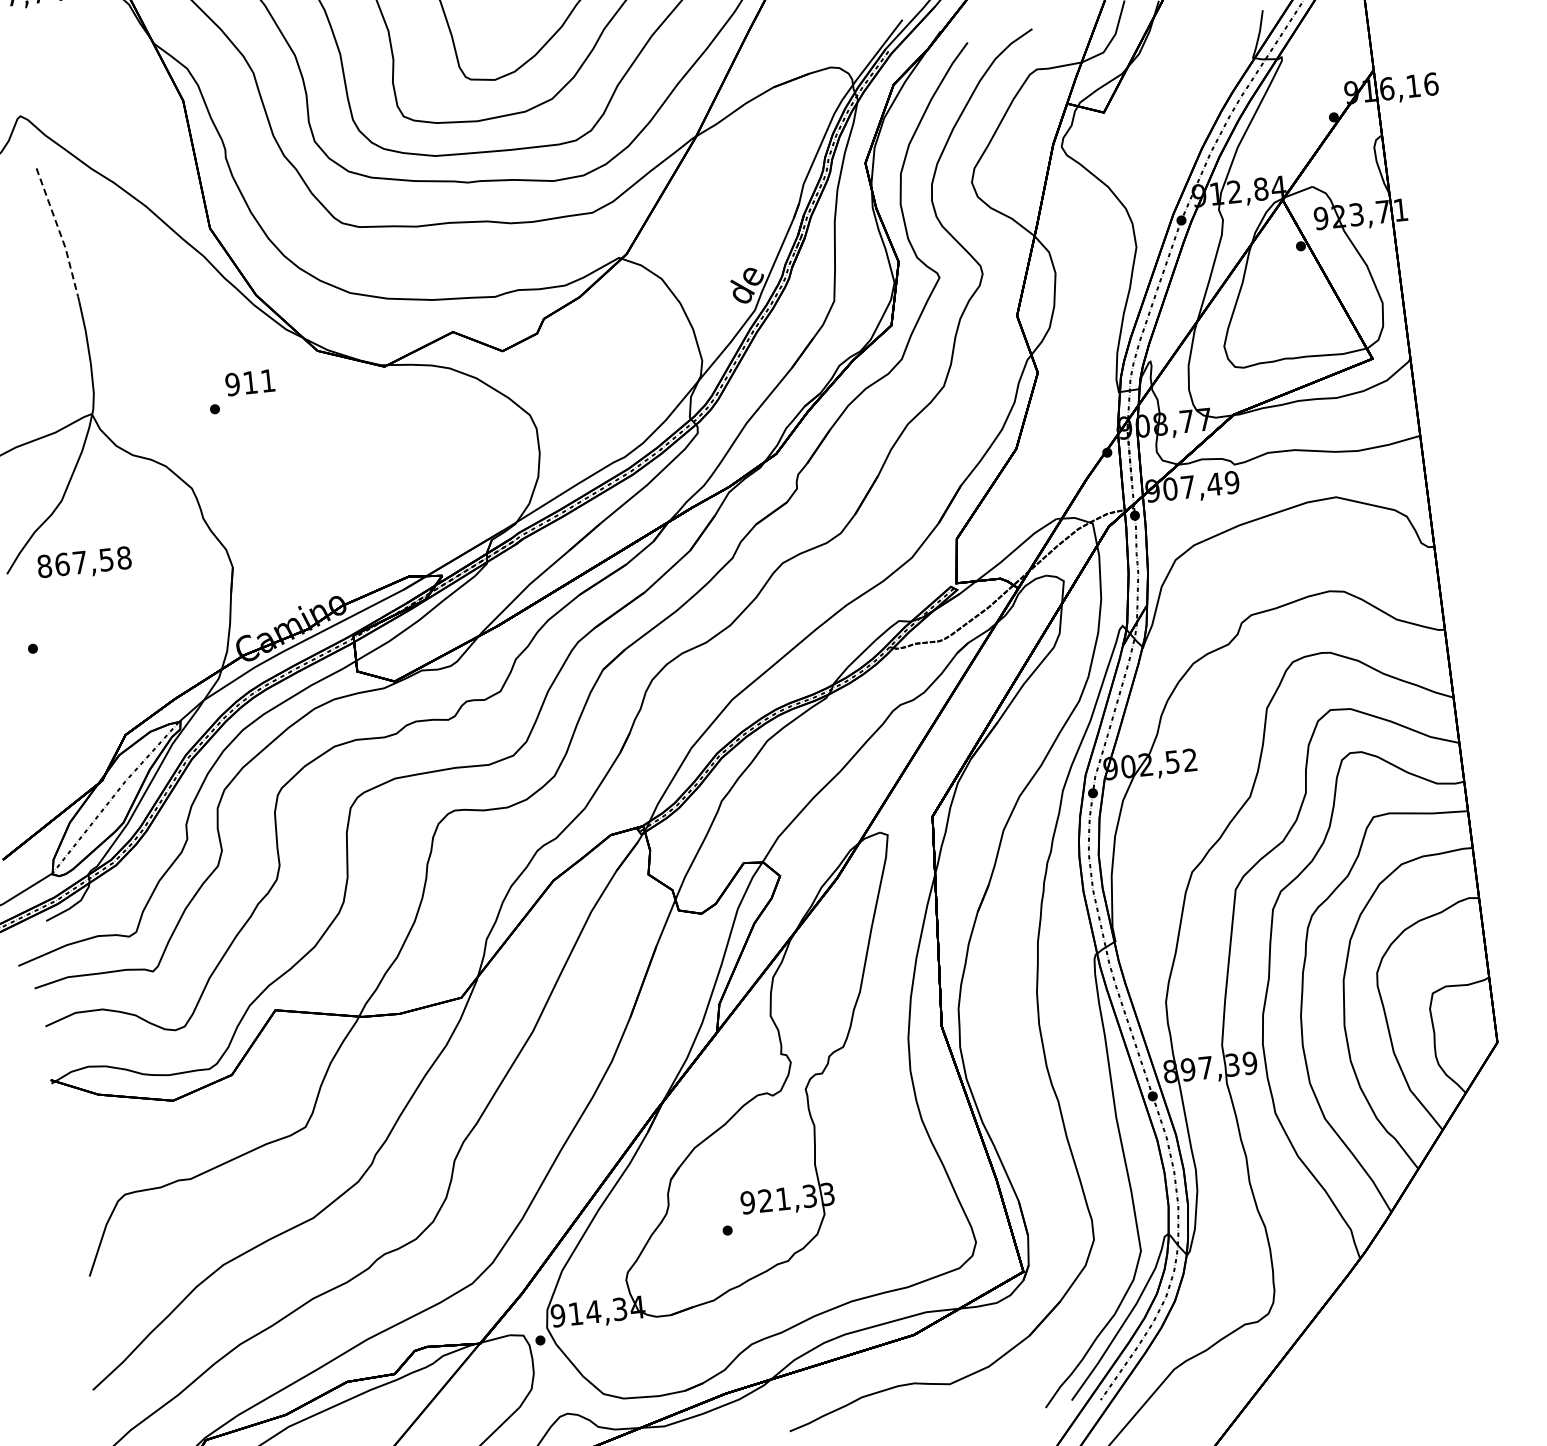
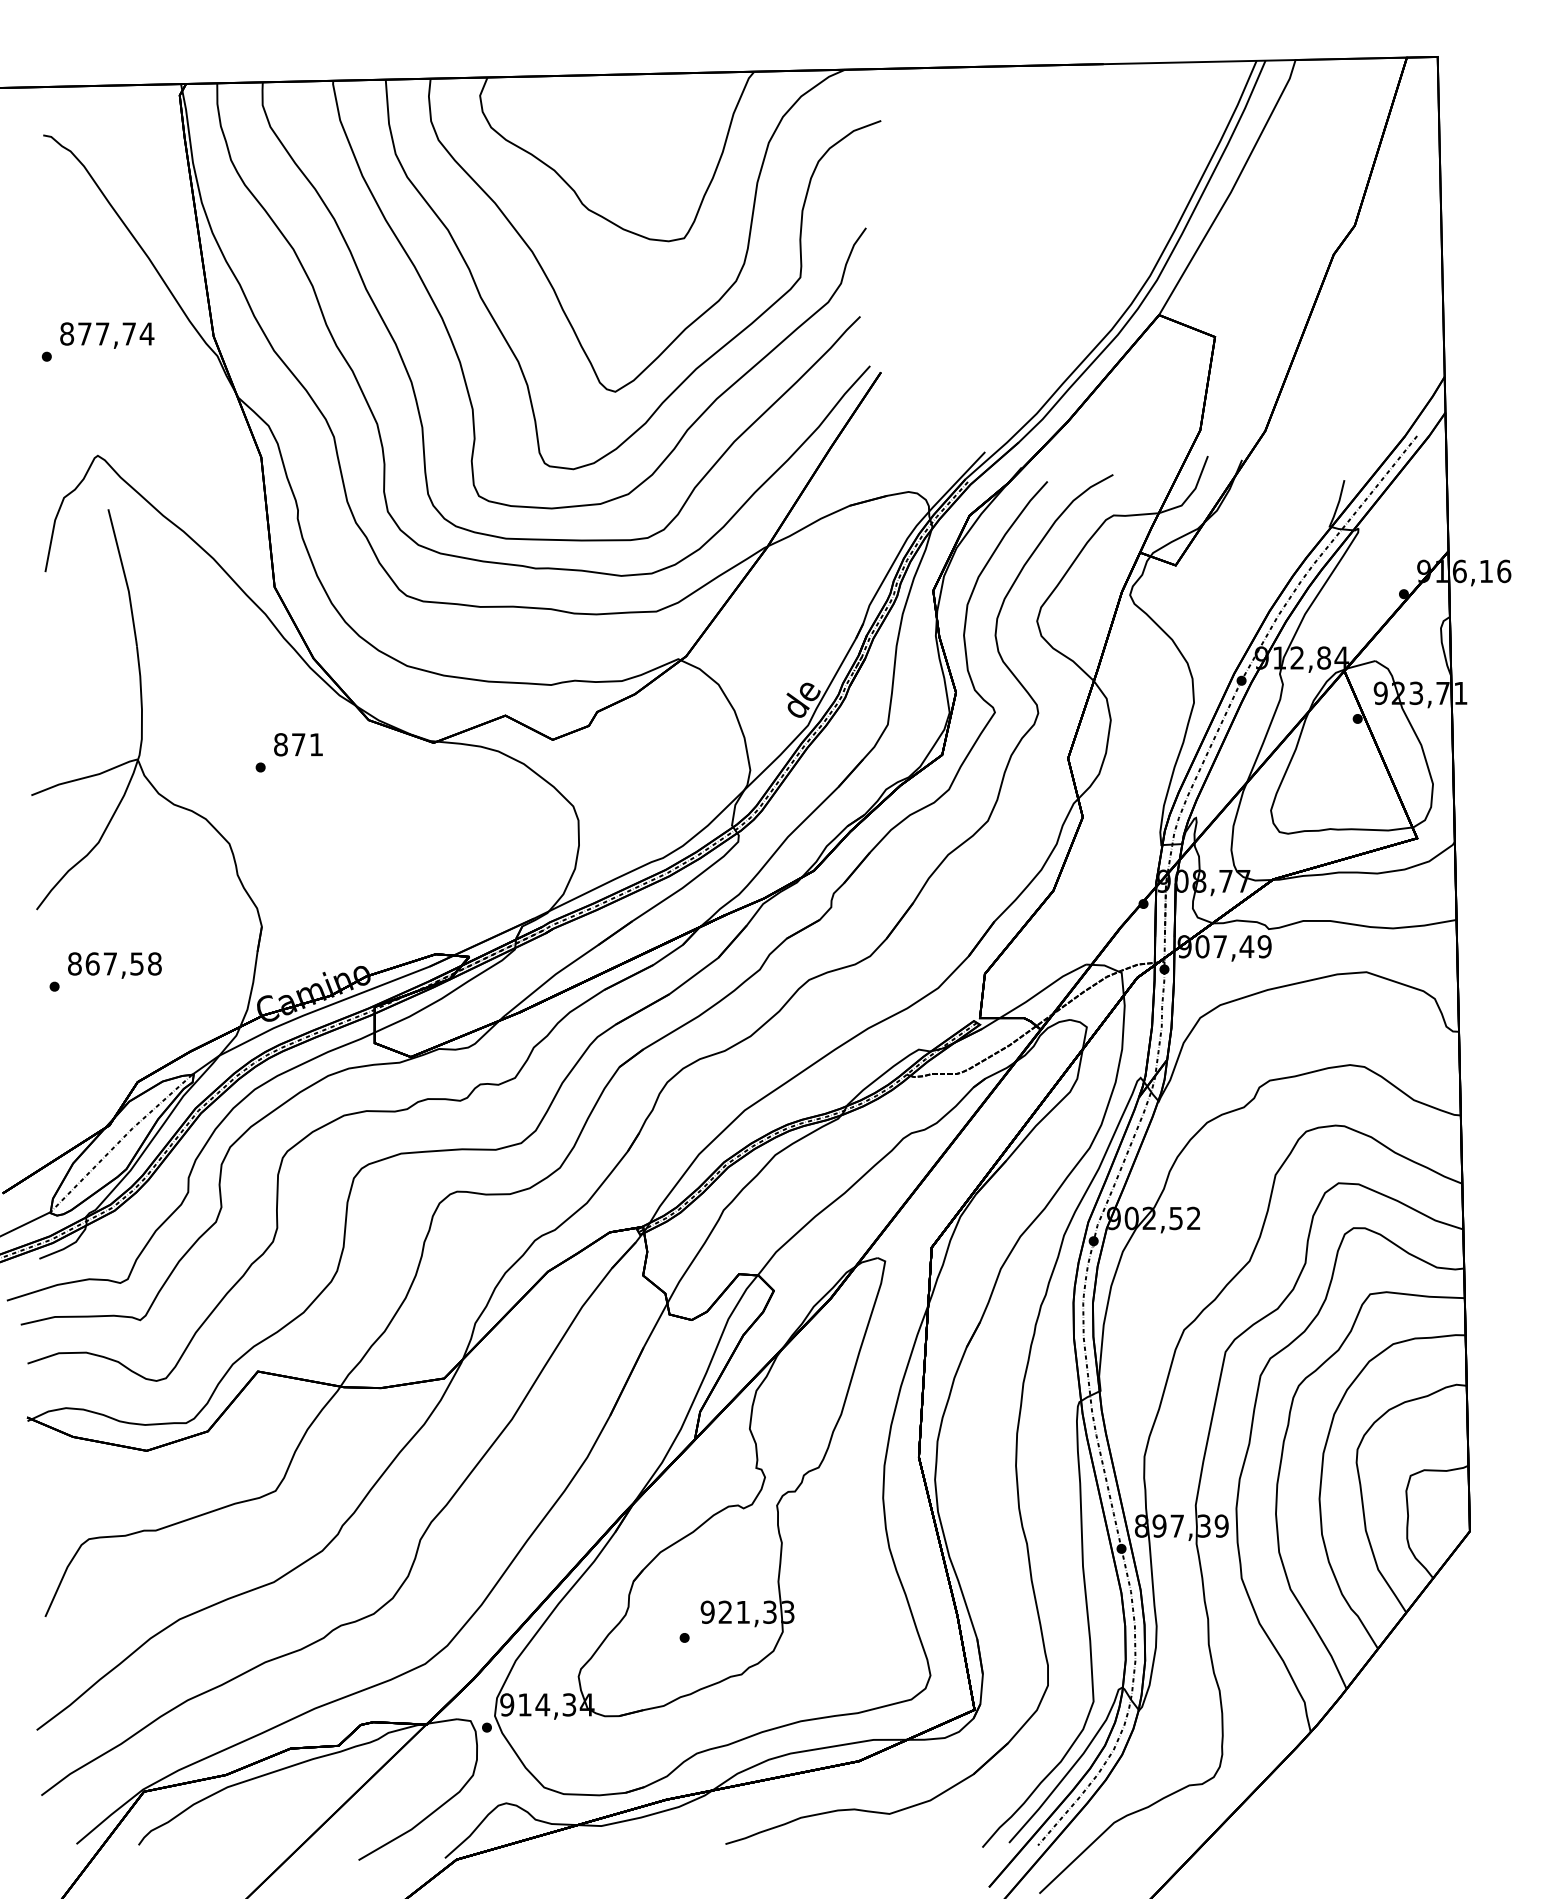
line: (59, 232) -> (124, 575), dashed -> solid
text: (241, 383) -> (289, 744), 911 -> 871
text: (84, 563) -> (114, 965), moved

